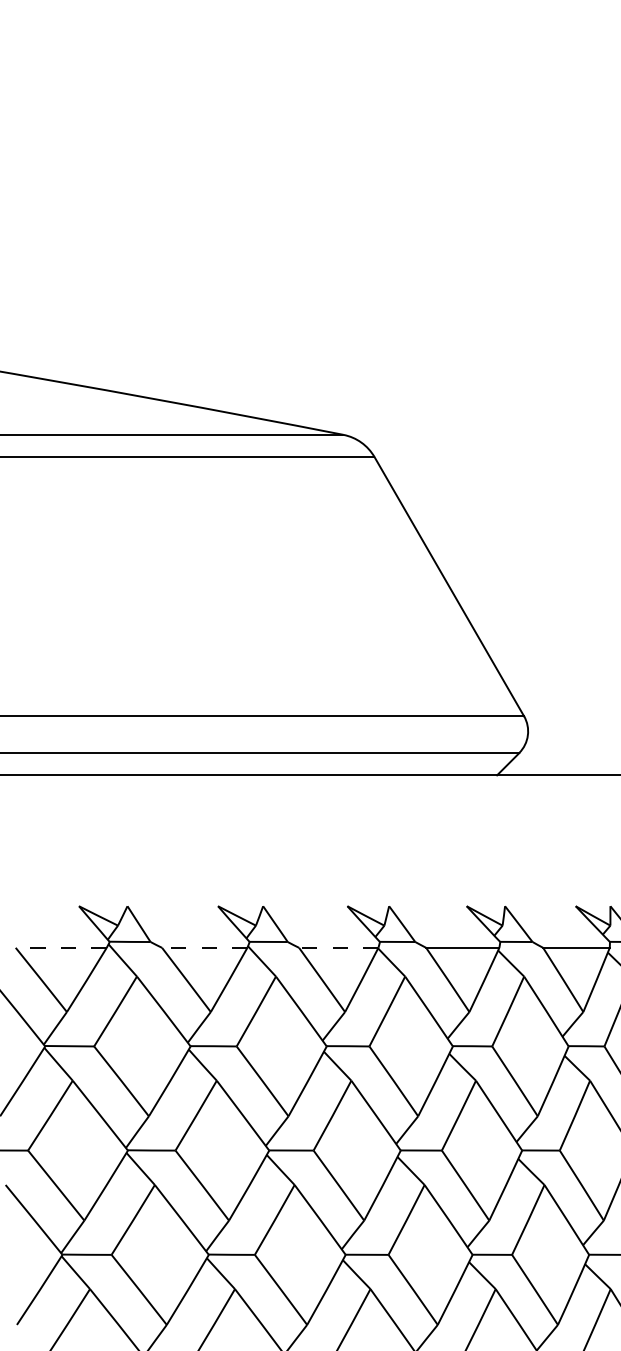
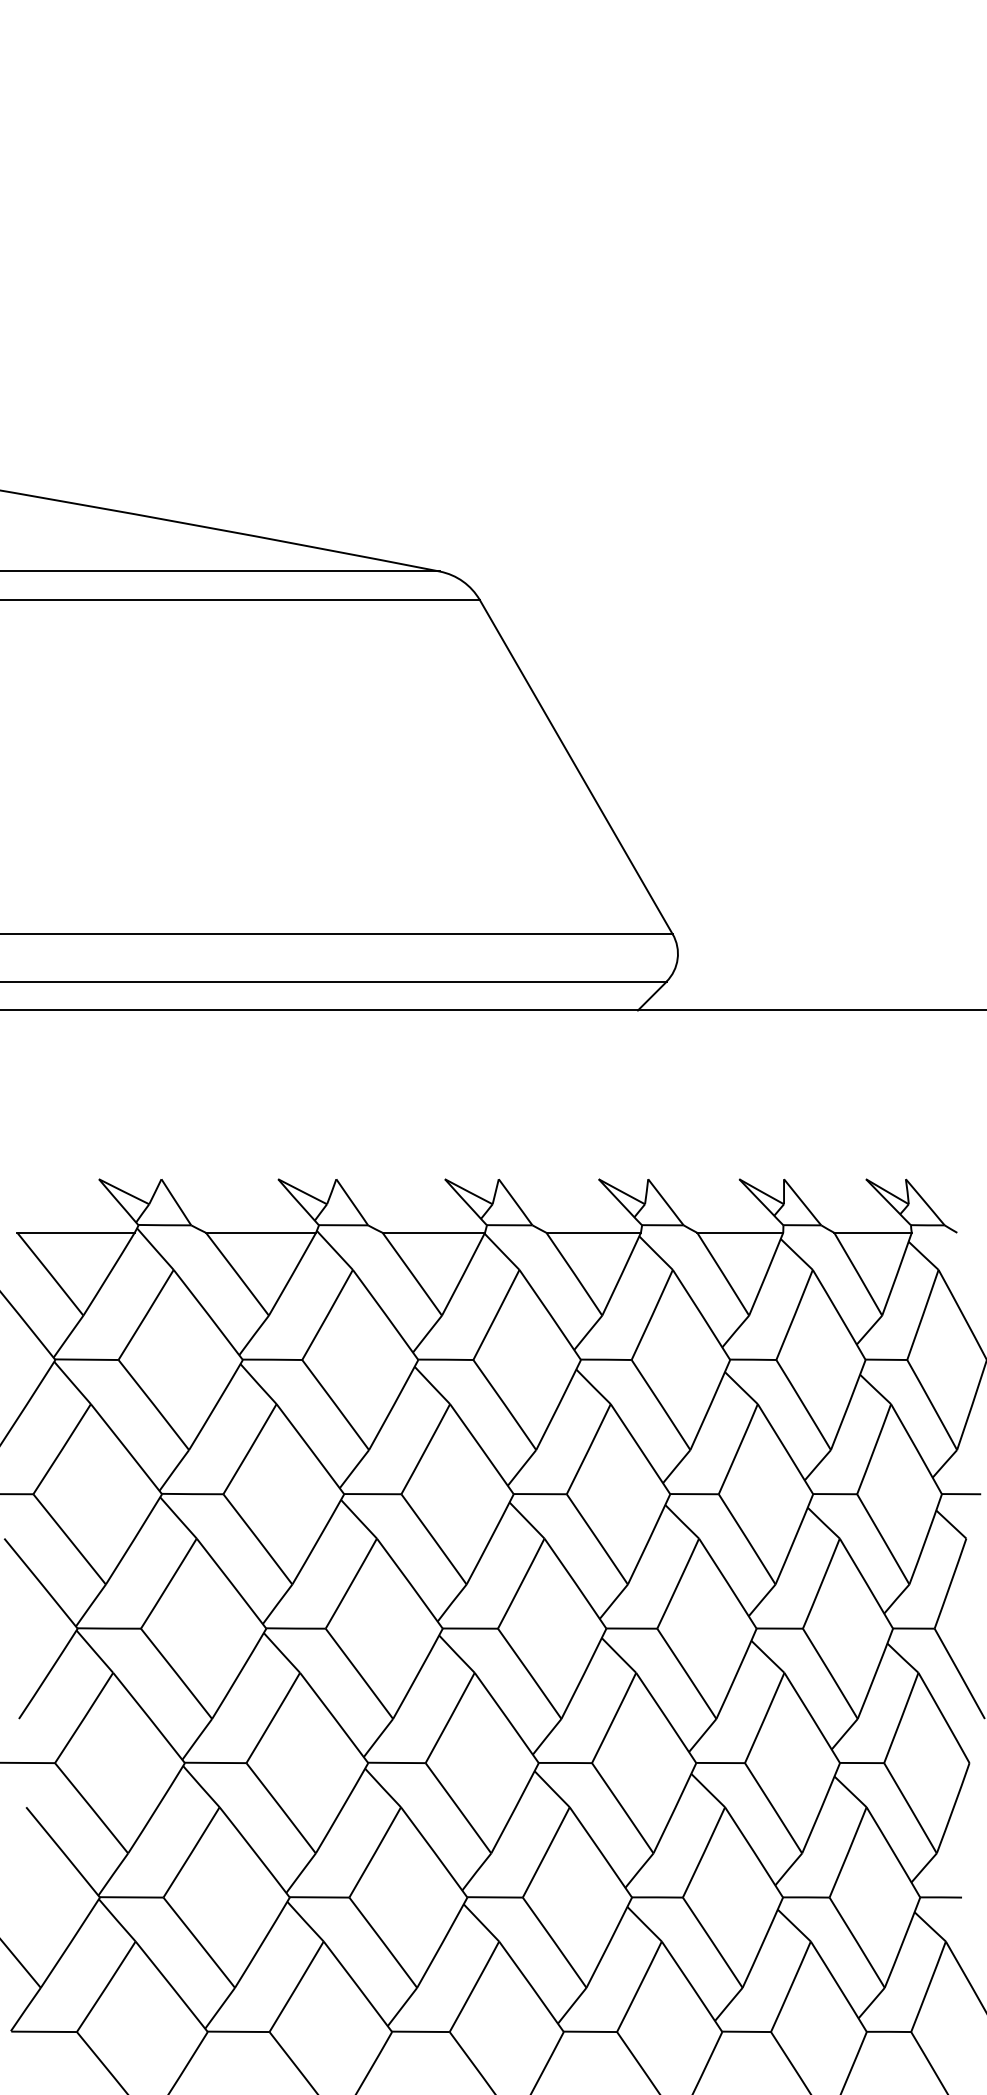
line: (61, 947) -> (76, 1232), dashed -> solid
line: (205, 947) -> (261, 1232), dashed -> solid
line: (338, 947) -> (433, 1232), dashed -> solid

